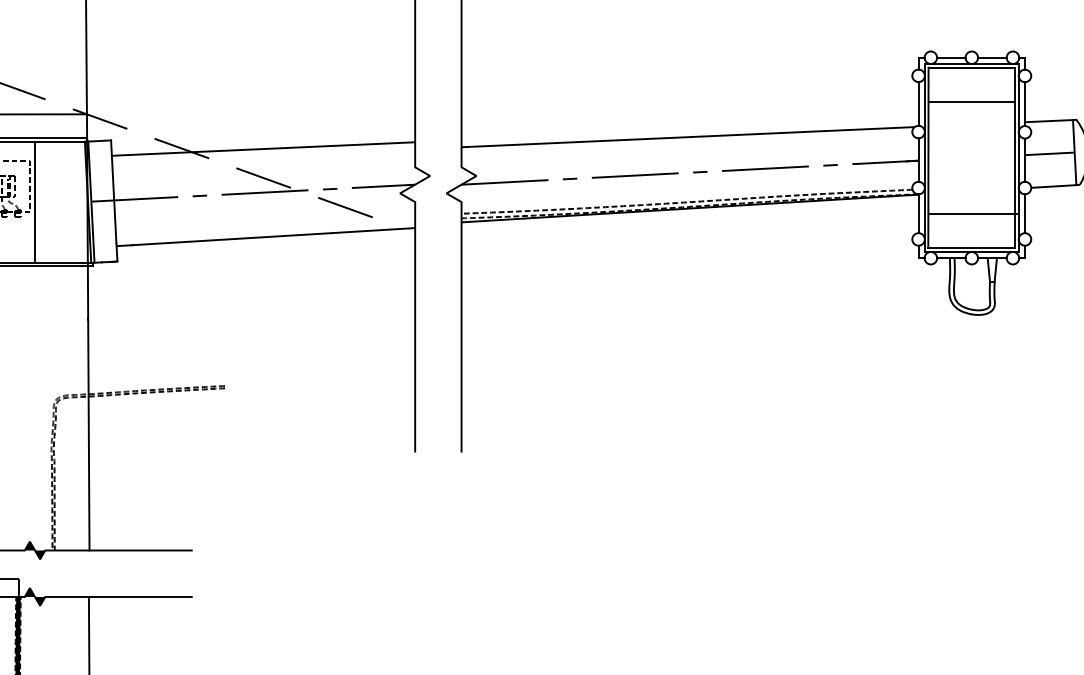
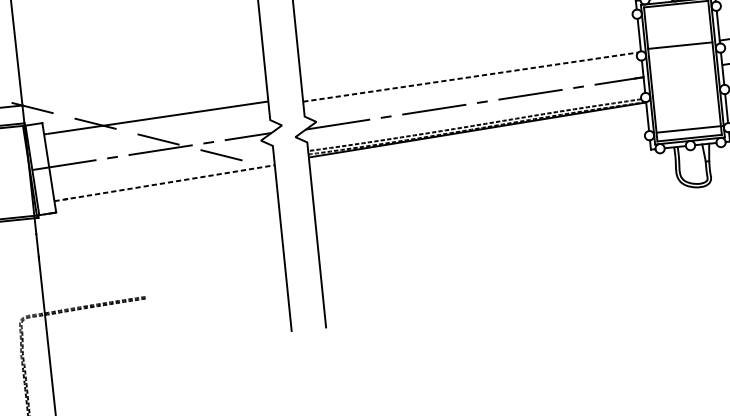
line: (971, 101) -> (680, 45), moved
line: (688, 137) -> (470, 77), solid -> dashed
line: (973, 214) -> (690, 129), moved
line: (265, 237) -> (164, 183), solid -> dashed

